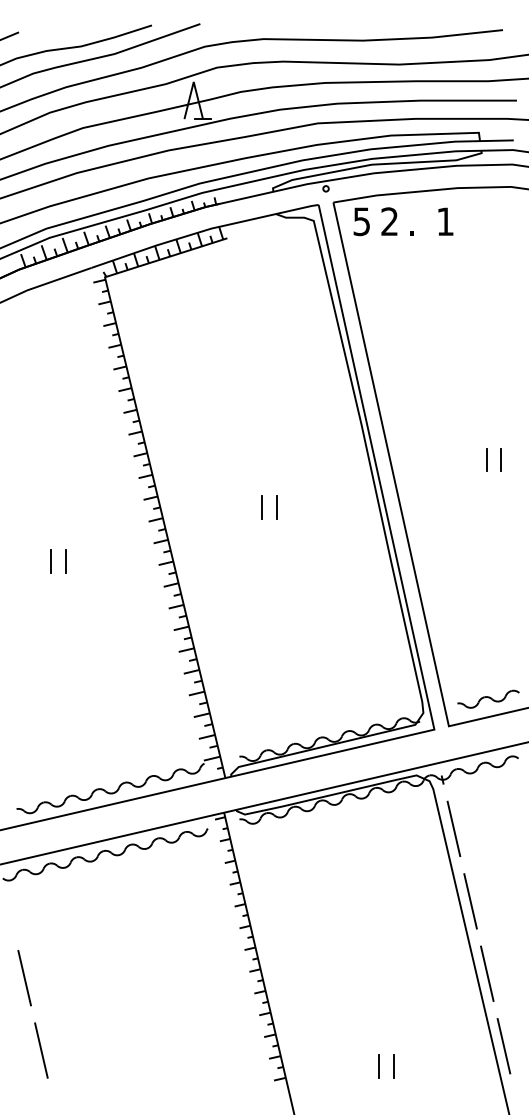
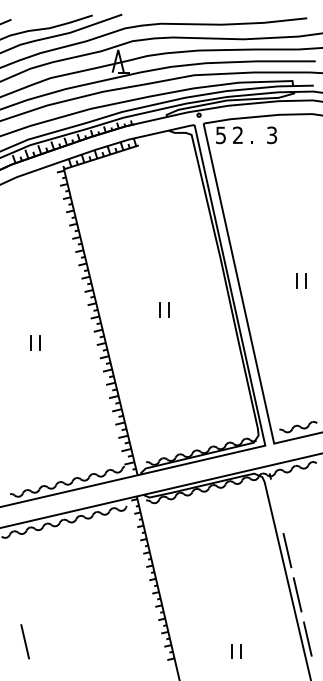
text: (446, 221) -> (272, 135), 1 -> 3
line: (454, 827) -> (277, 505), removed
line: (23, 978) -> (14, 597), removed

